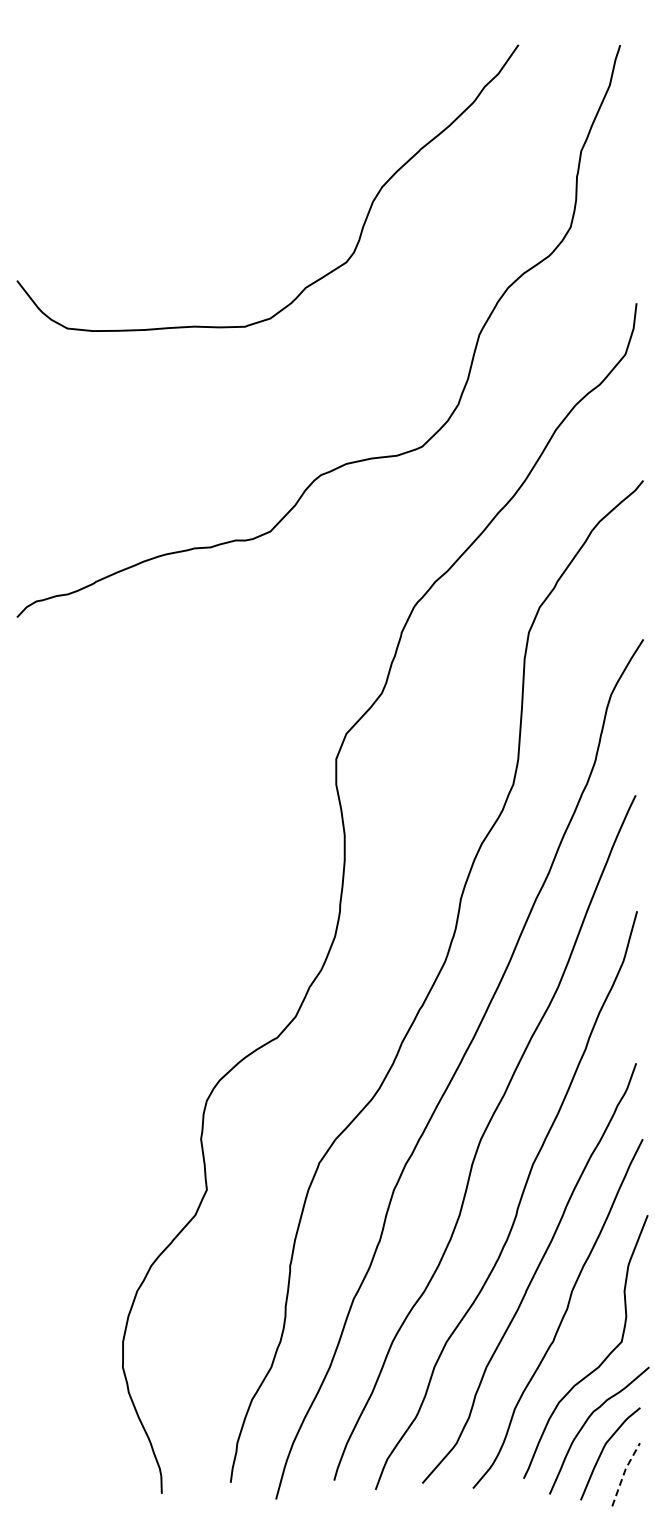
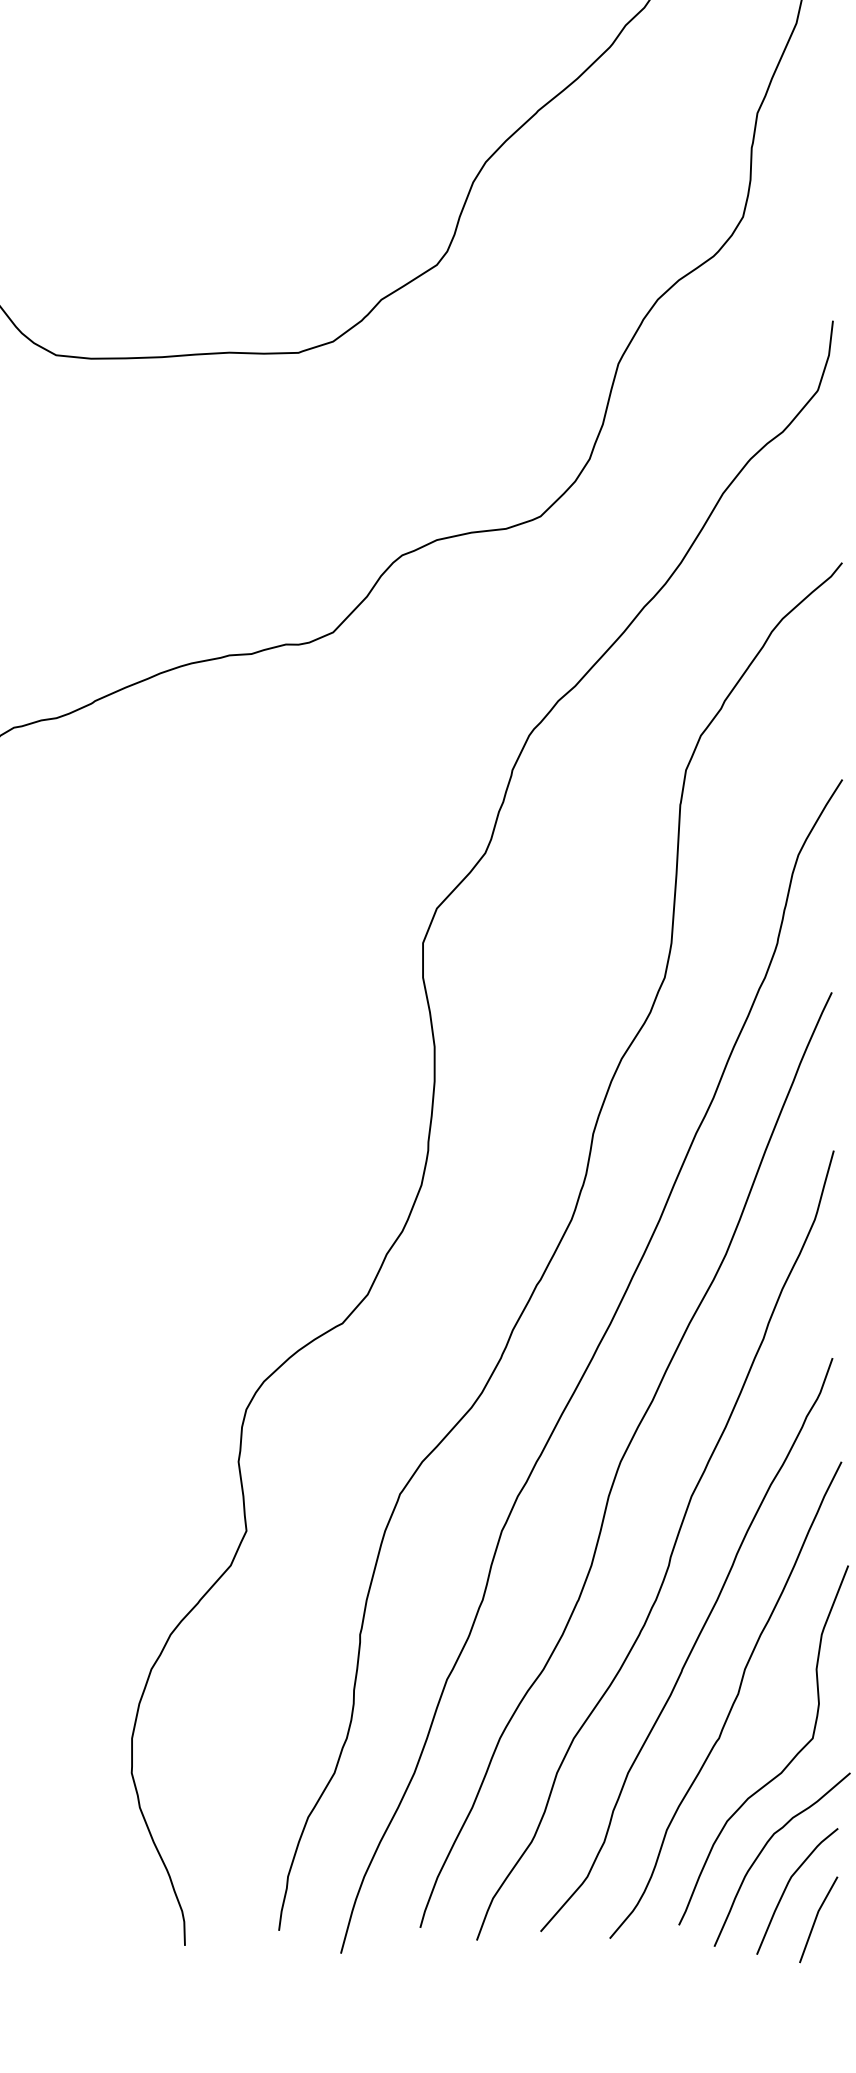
line: (624, 1473) -> (816, 1918), dashed -> solid

